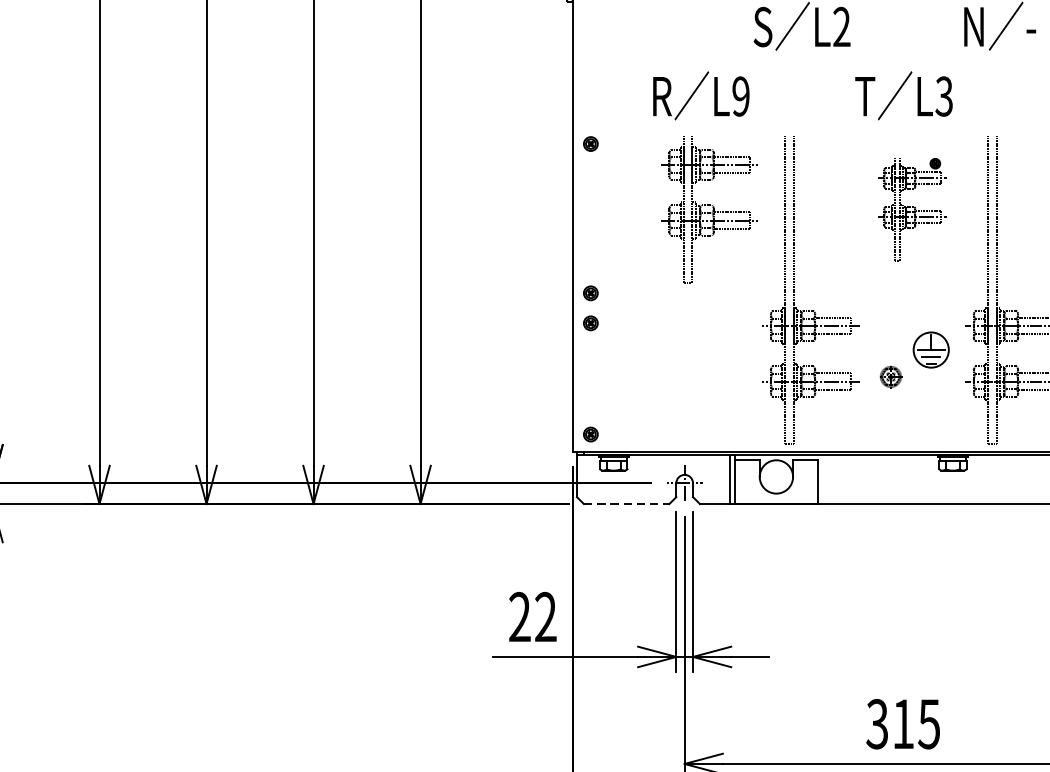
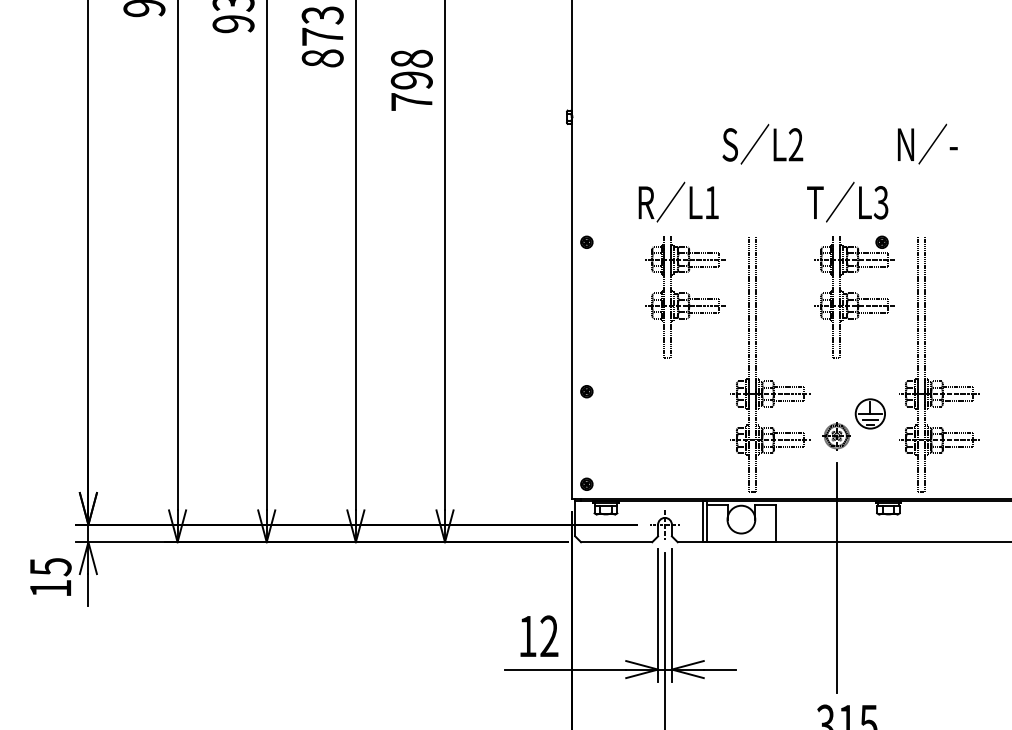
text: (740, 96) -> (711, 202), L9 -> L1
part: (912, 209) -> (854, 296), size x1.43
part: (590, 293) -> (586, 366), removed
part: (890, 377) -> (836, 436), size x1.43
line: (626, 504) -> (616, 542), dashed -> solid
line: (890, 546) -> (836, 577), added
text: (519, 616) -> (527, 635), 22 -> 12

